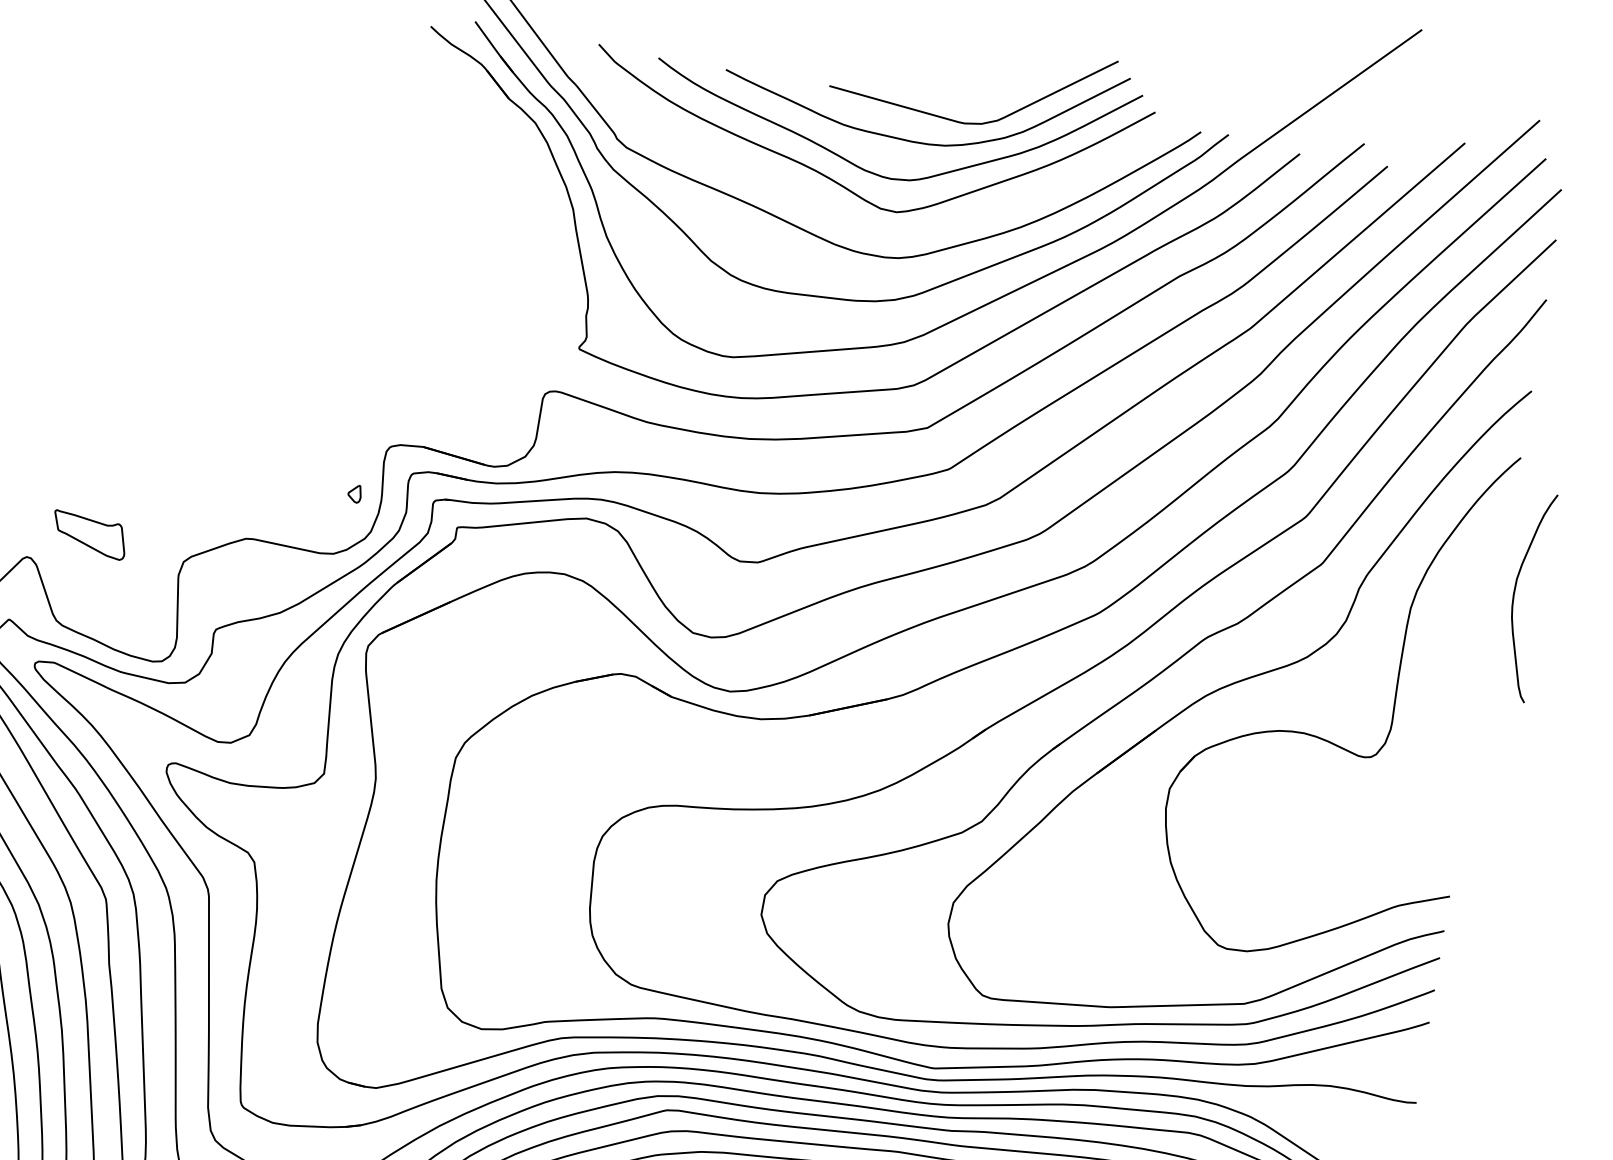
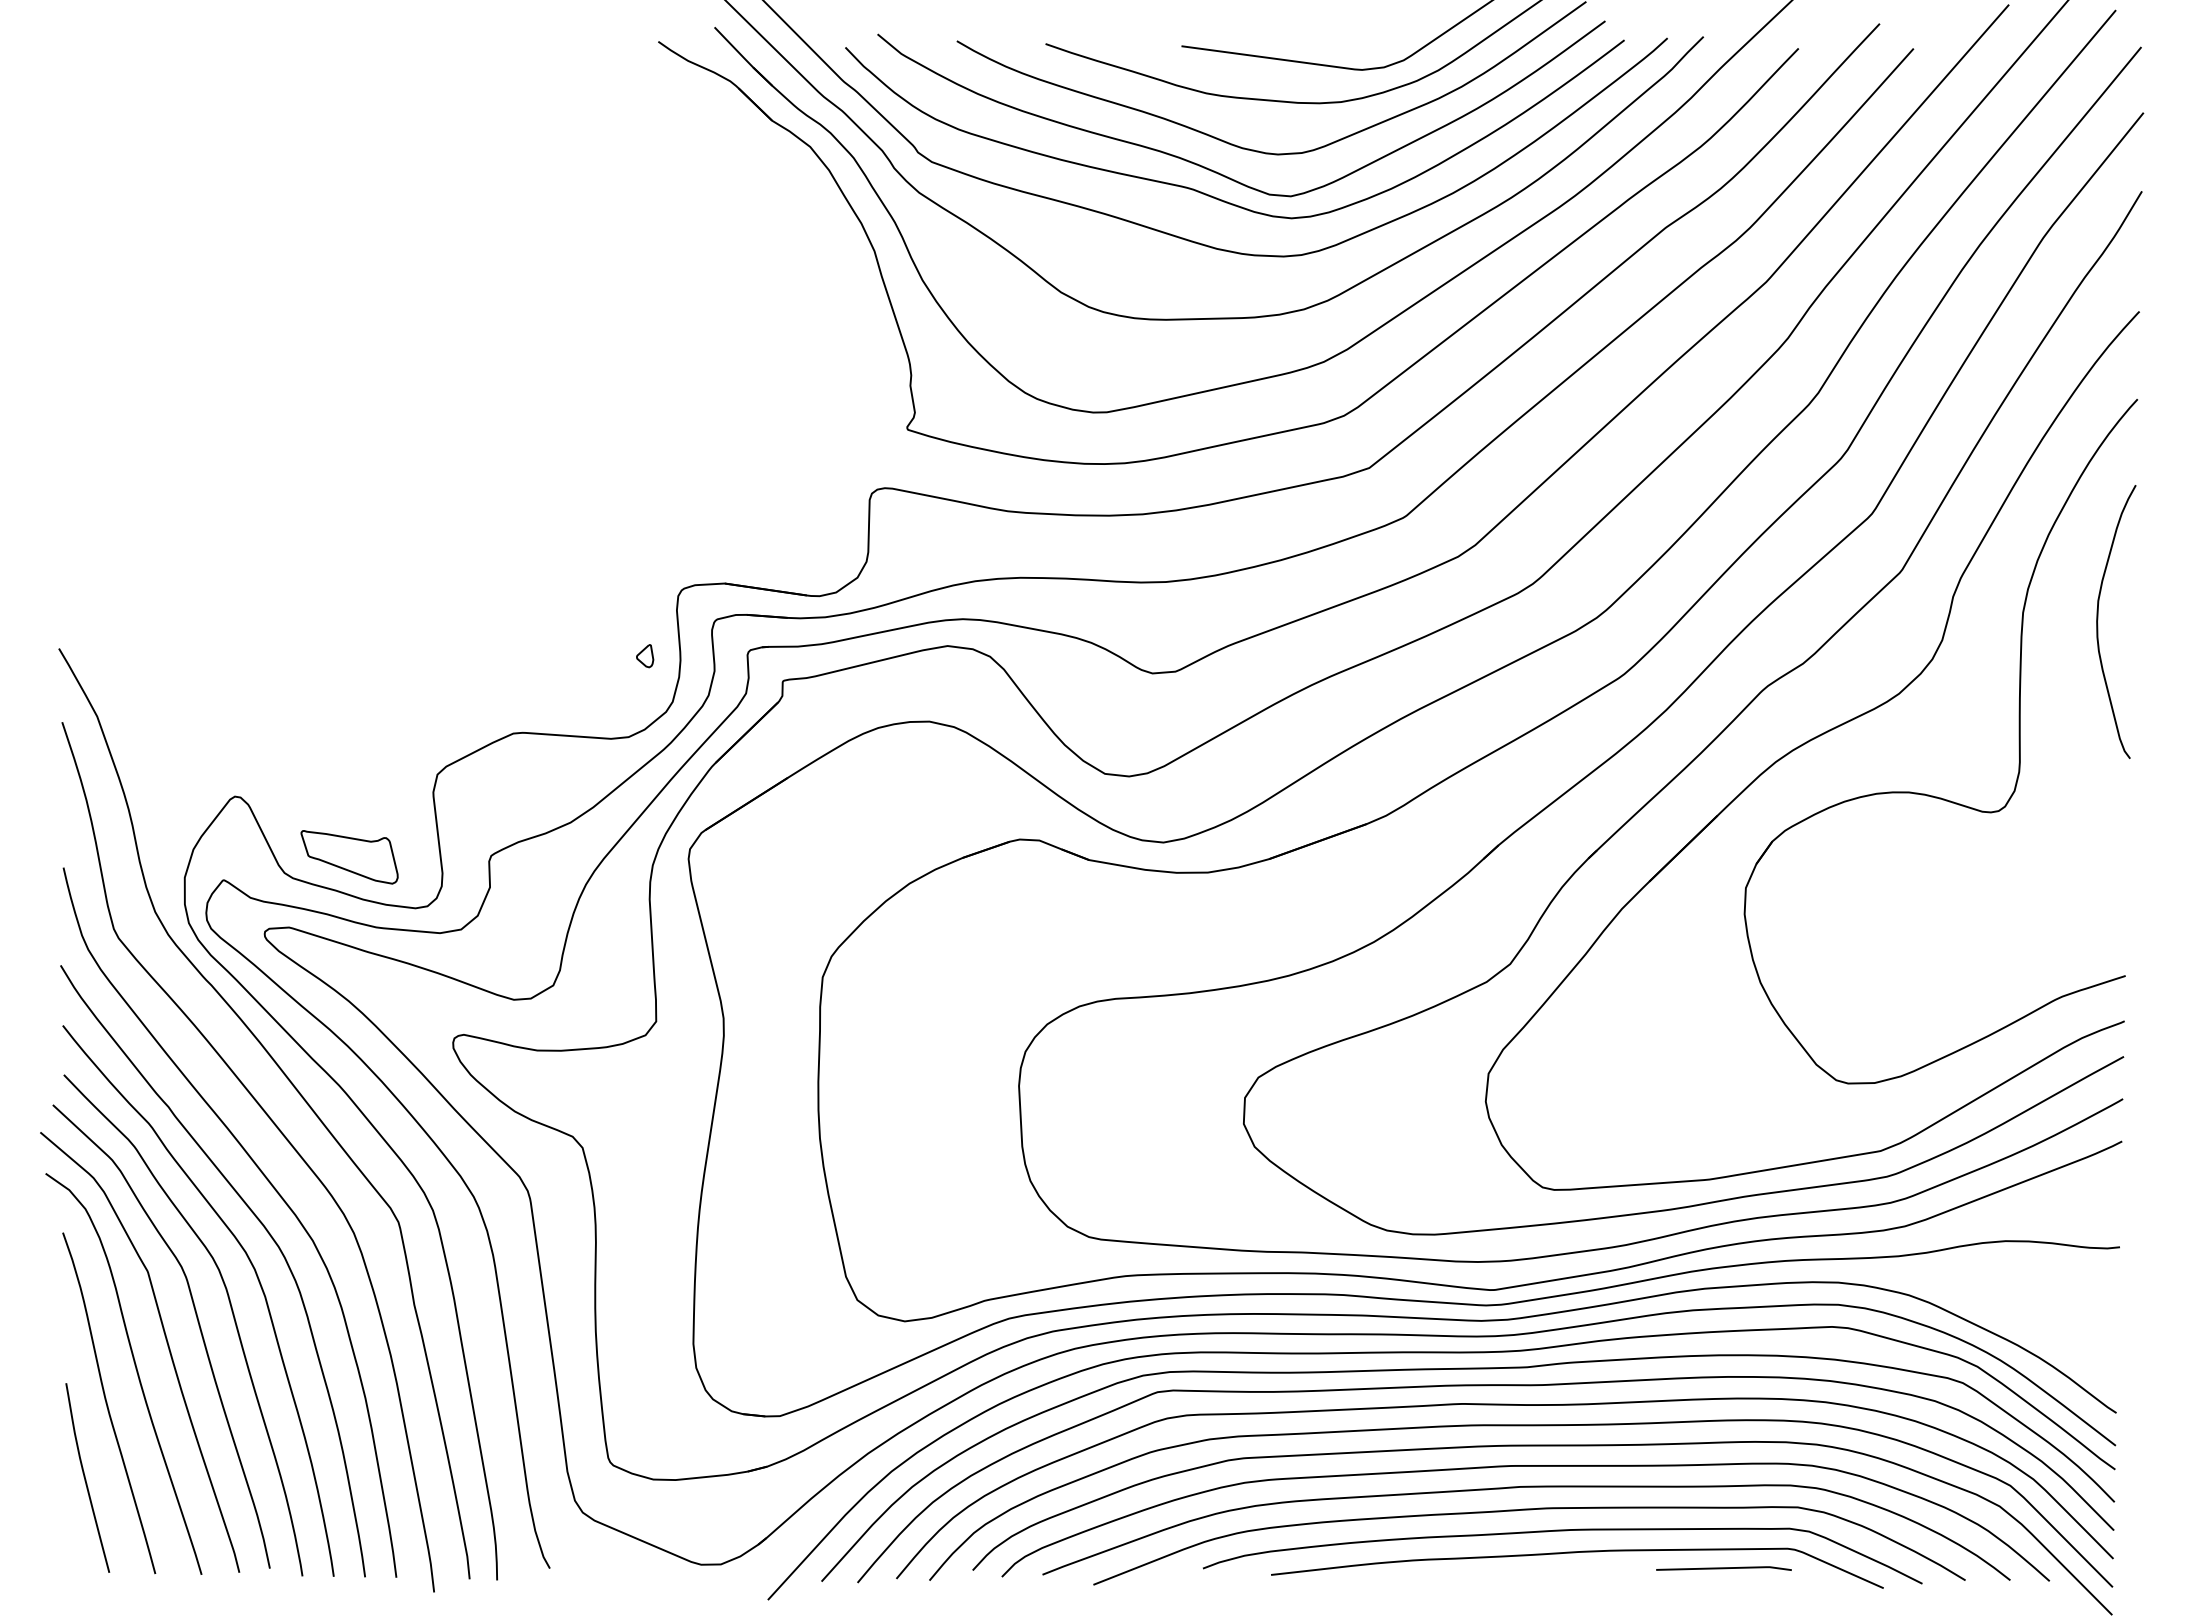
curve: (834, 202) -> (1209, 194), added
part: (89, 535) -> (349, 857), moved
curve: (1514, 594) -> (2098, 620), moved

